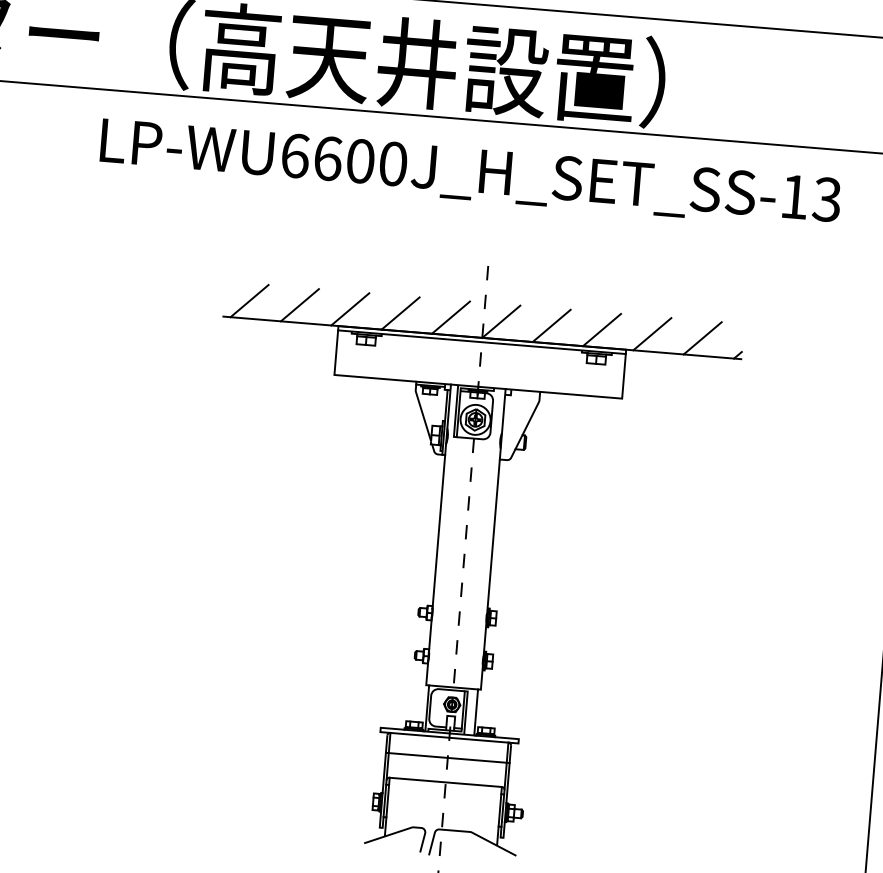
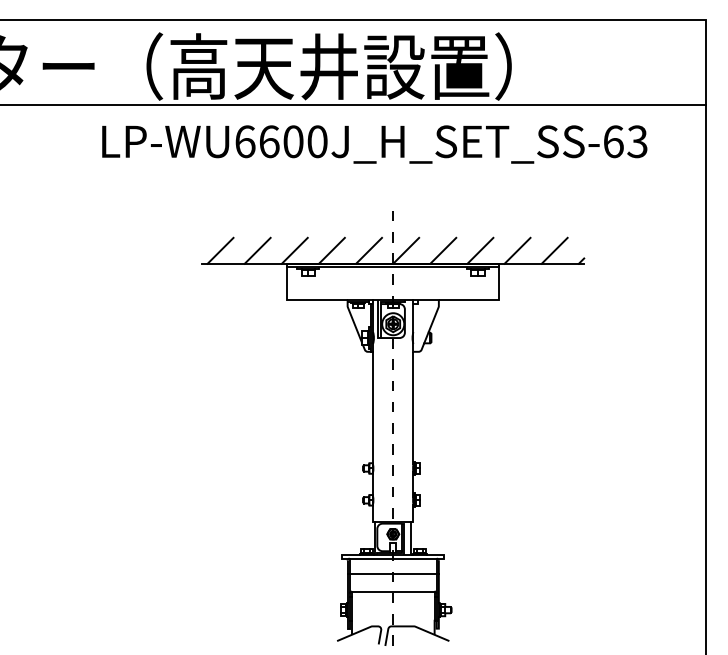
text: (794, 196) -> (613, 141), LP-WU6600J_H_SET_SS-13 -> LP-WU6600J_H_SET_SS-63

